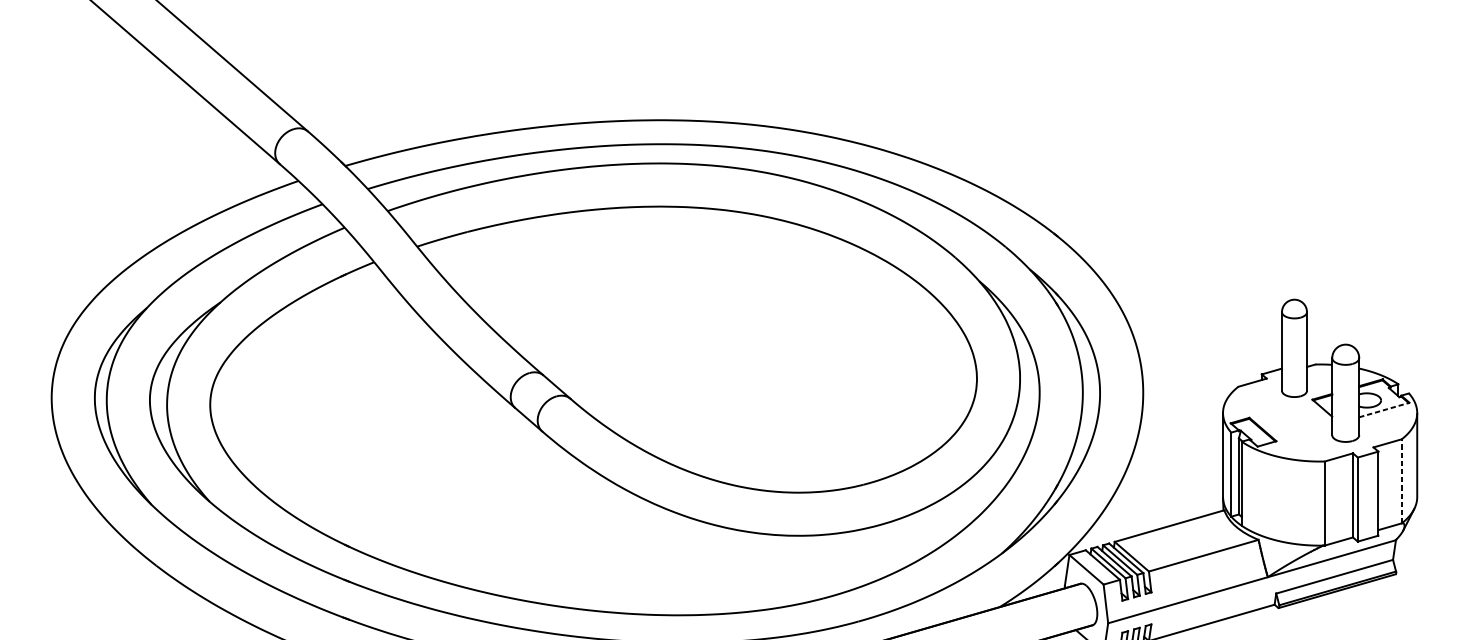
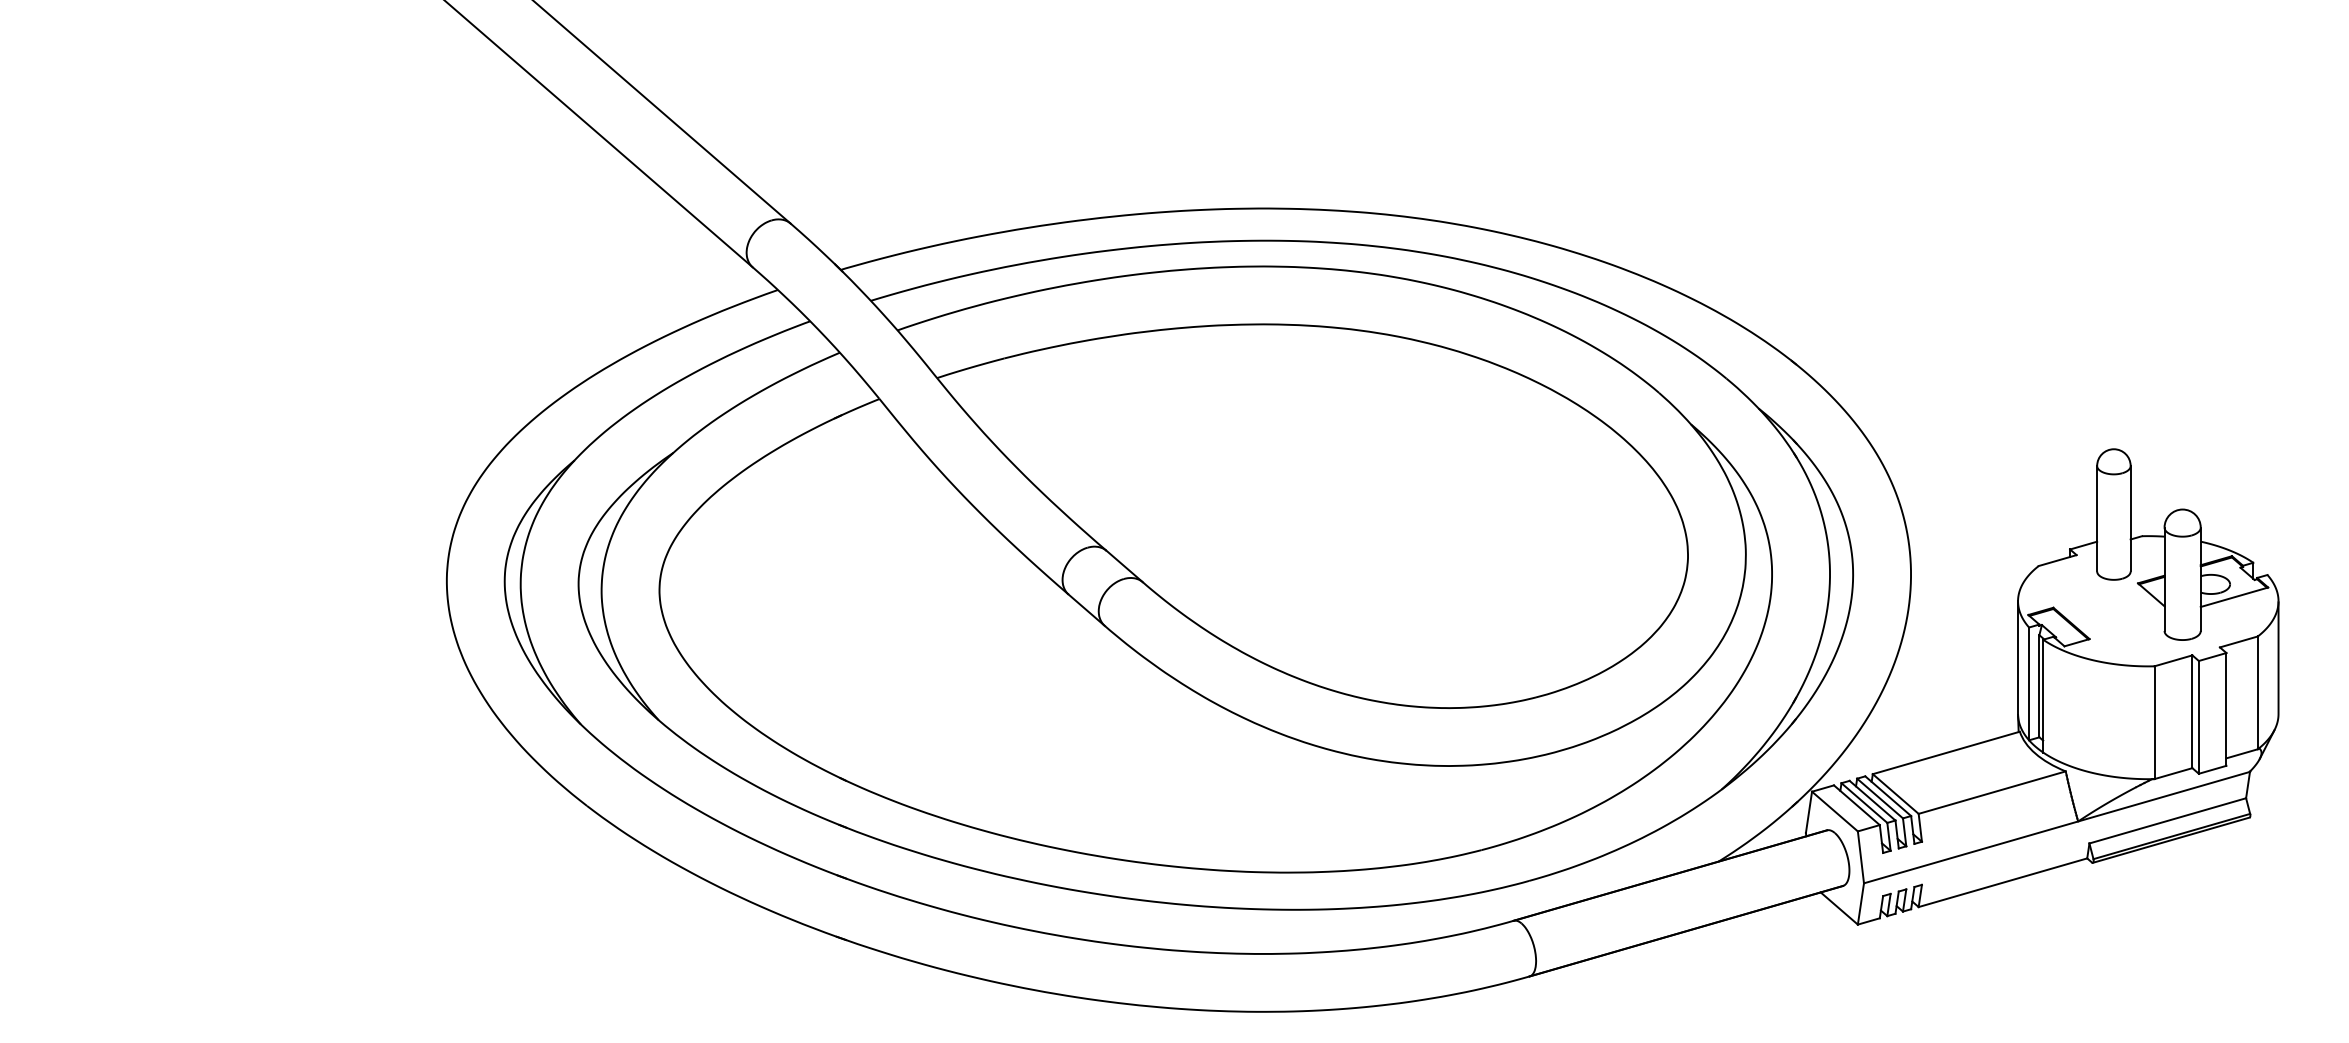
line: (1384, 410) -> (2234, 597), dashed -> solid
line: (1401, 481) -> (2257, 692), dashed -> solid

